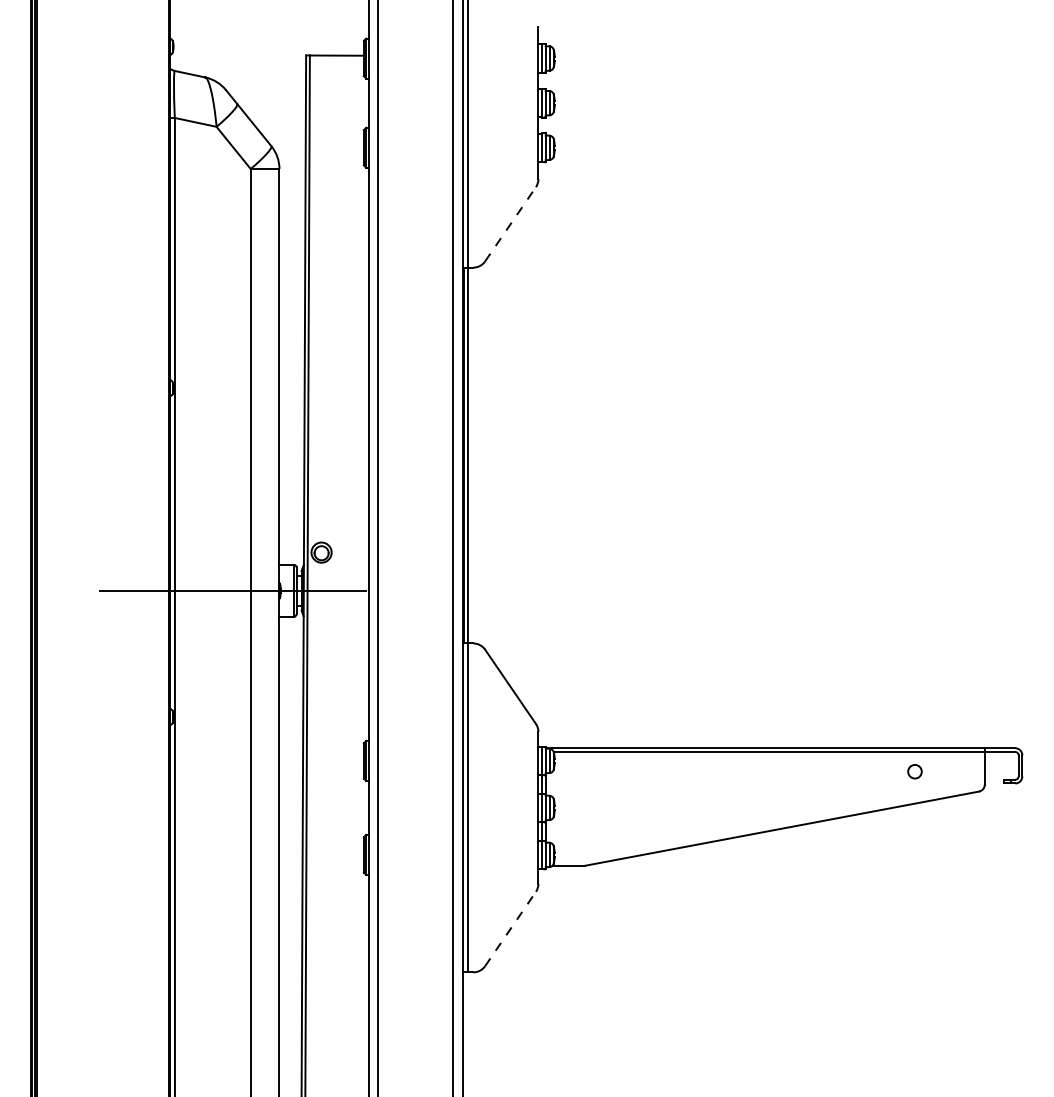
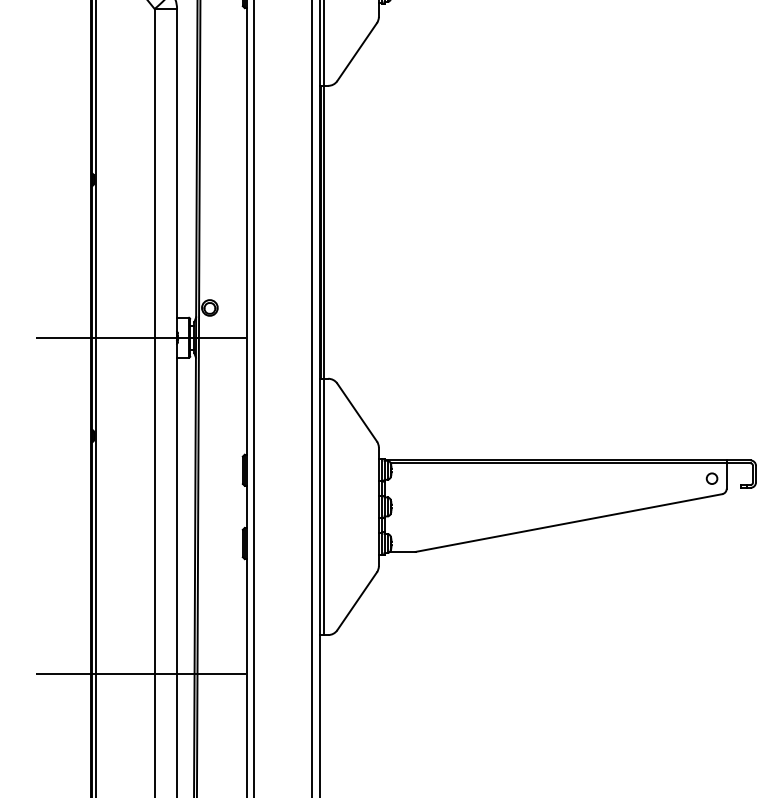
line: (510, 223) -> (357, 51), dashed -> solid
circle: (914, 771) -> (711, 478), moved
line: (510, 928) -> (357, 600), dashed -> solid
line: (244, 1022) -> (149, 674), added

